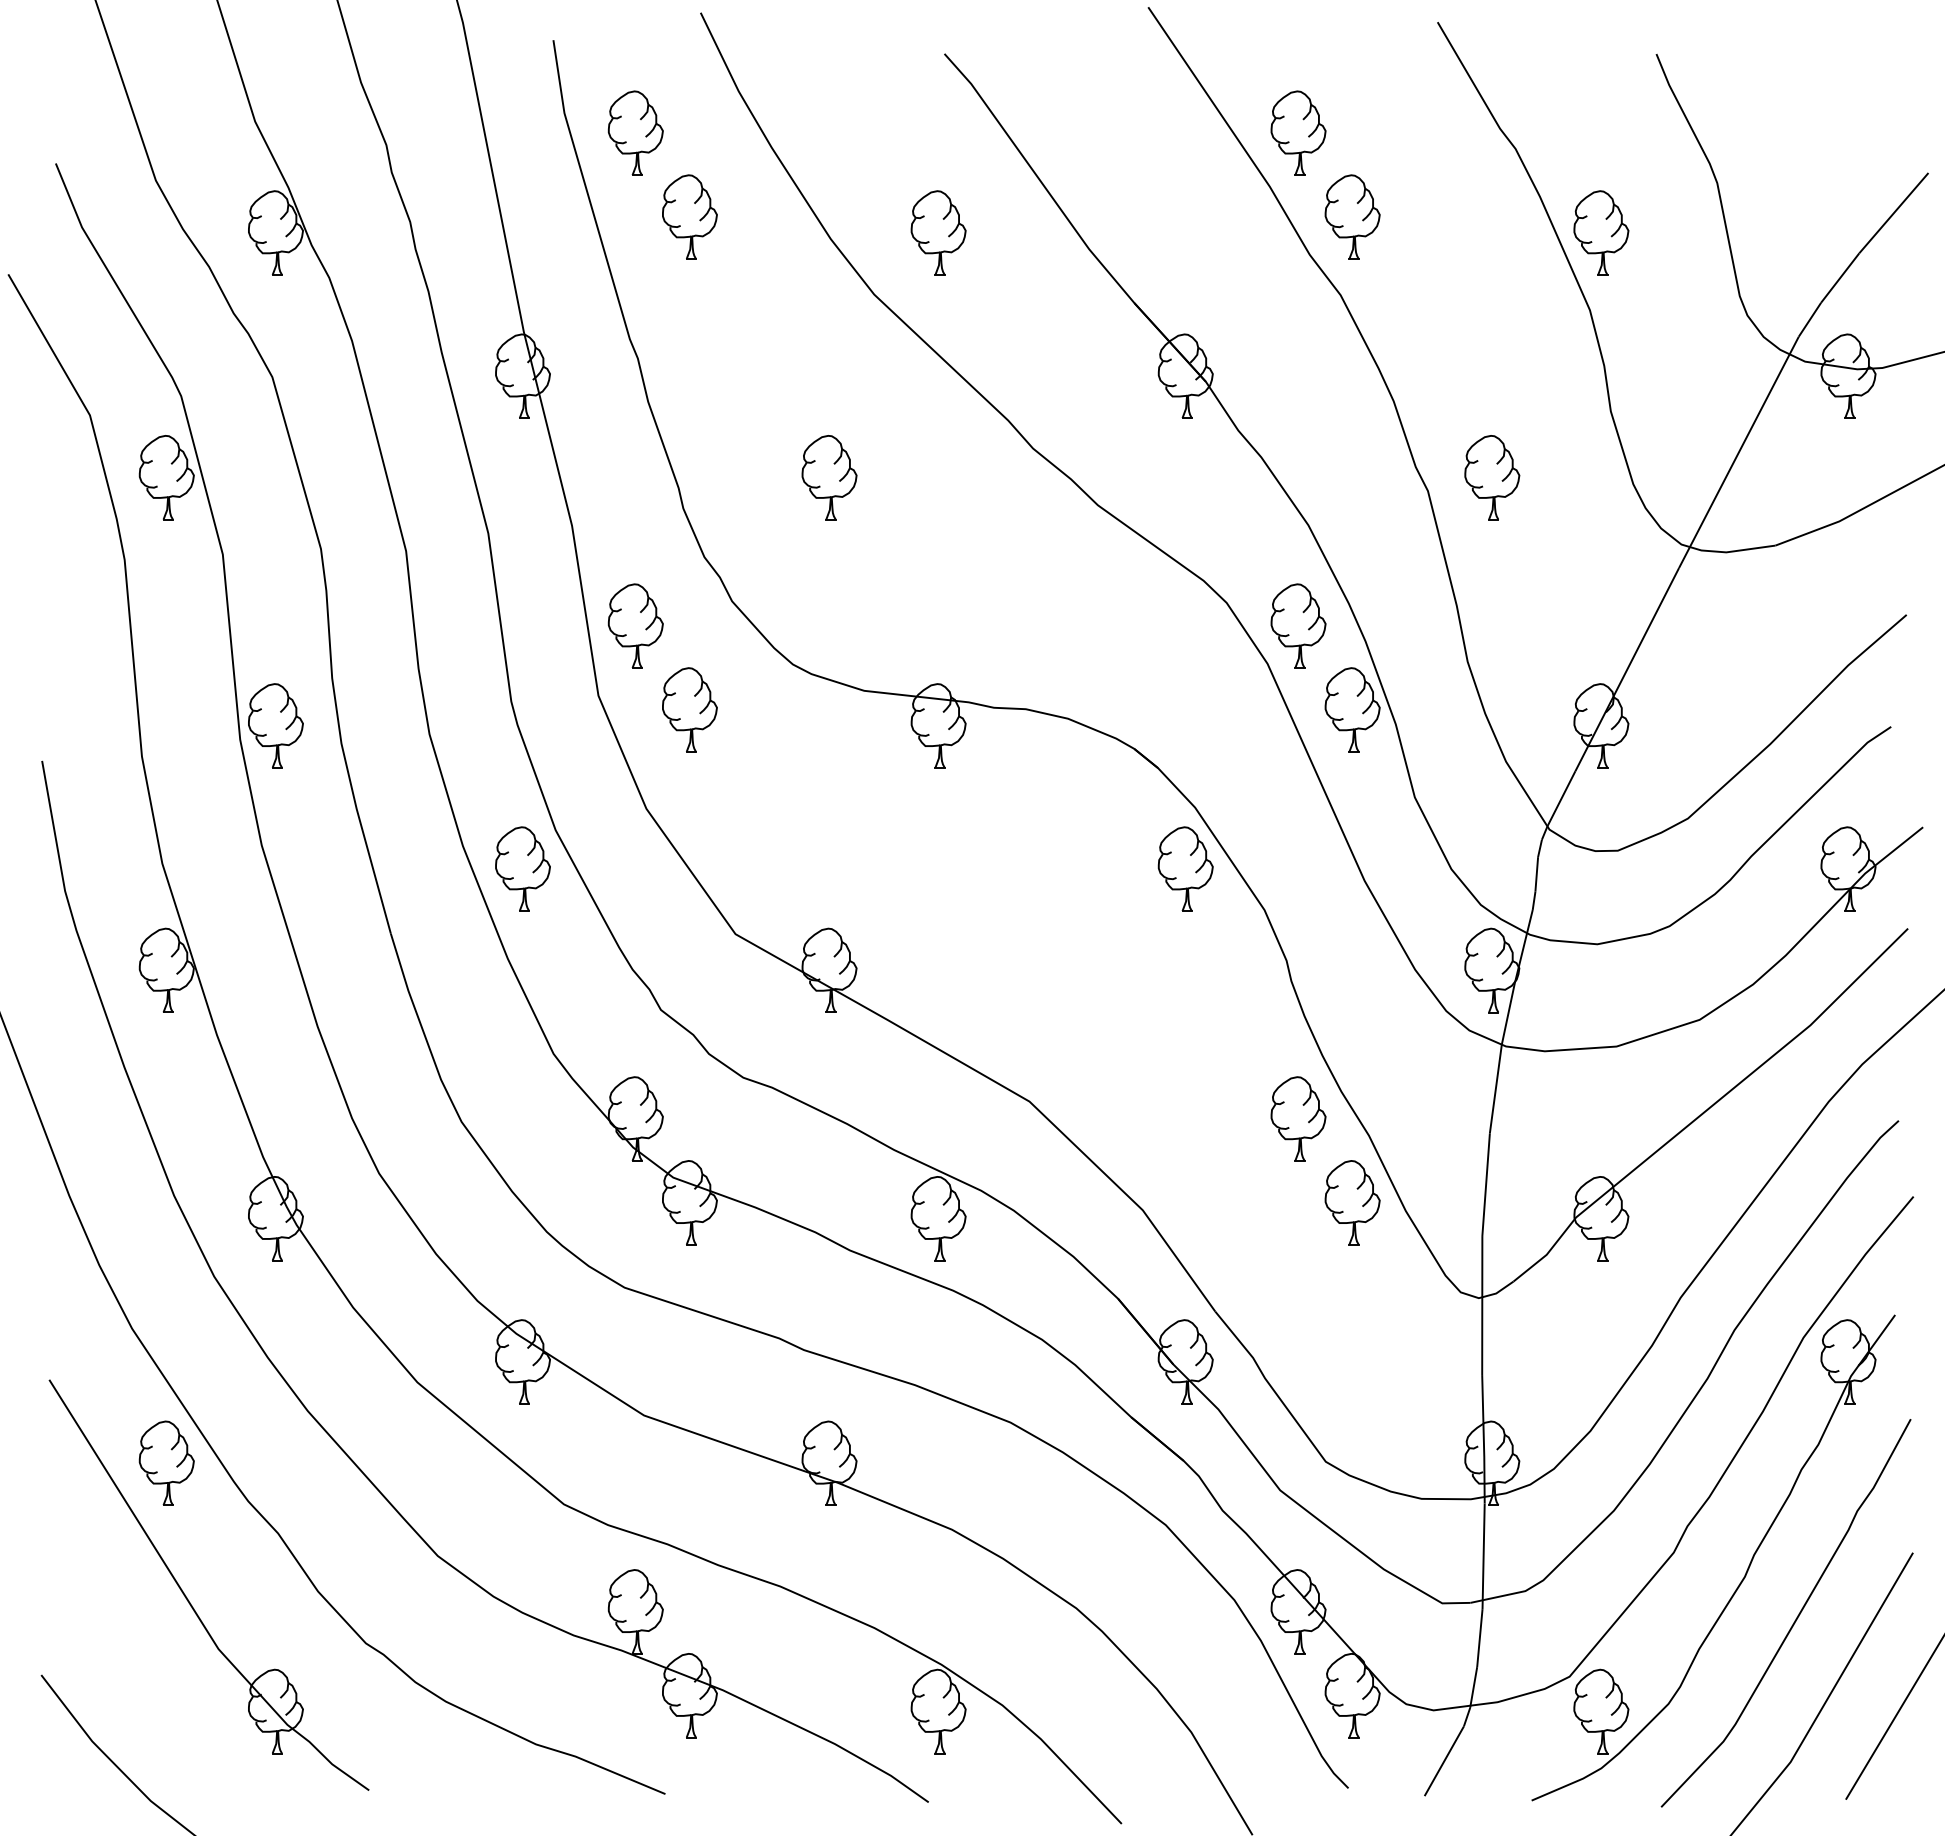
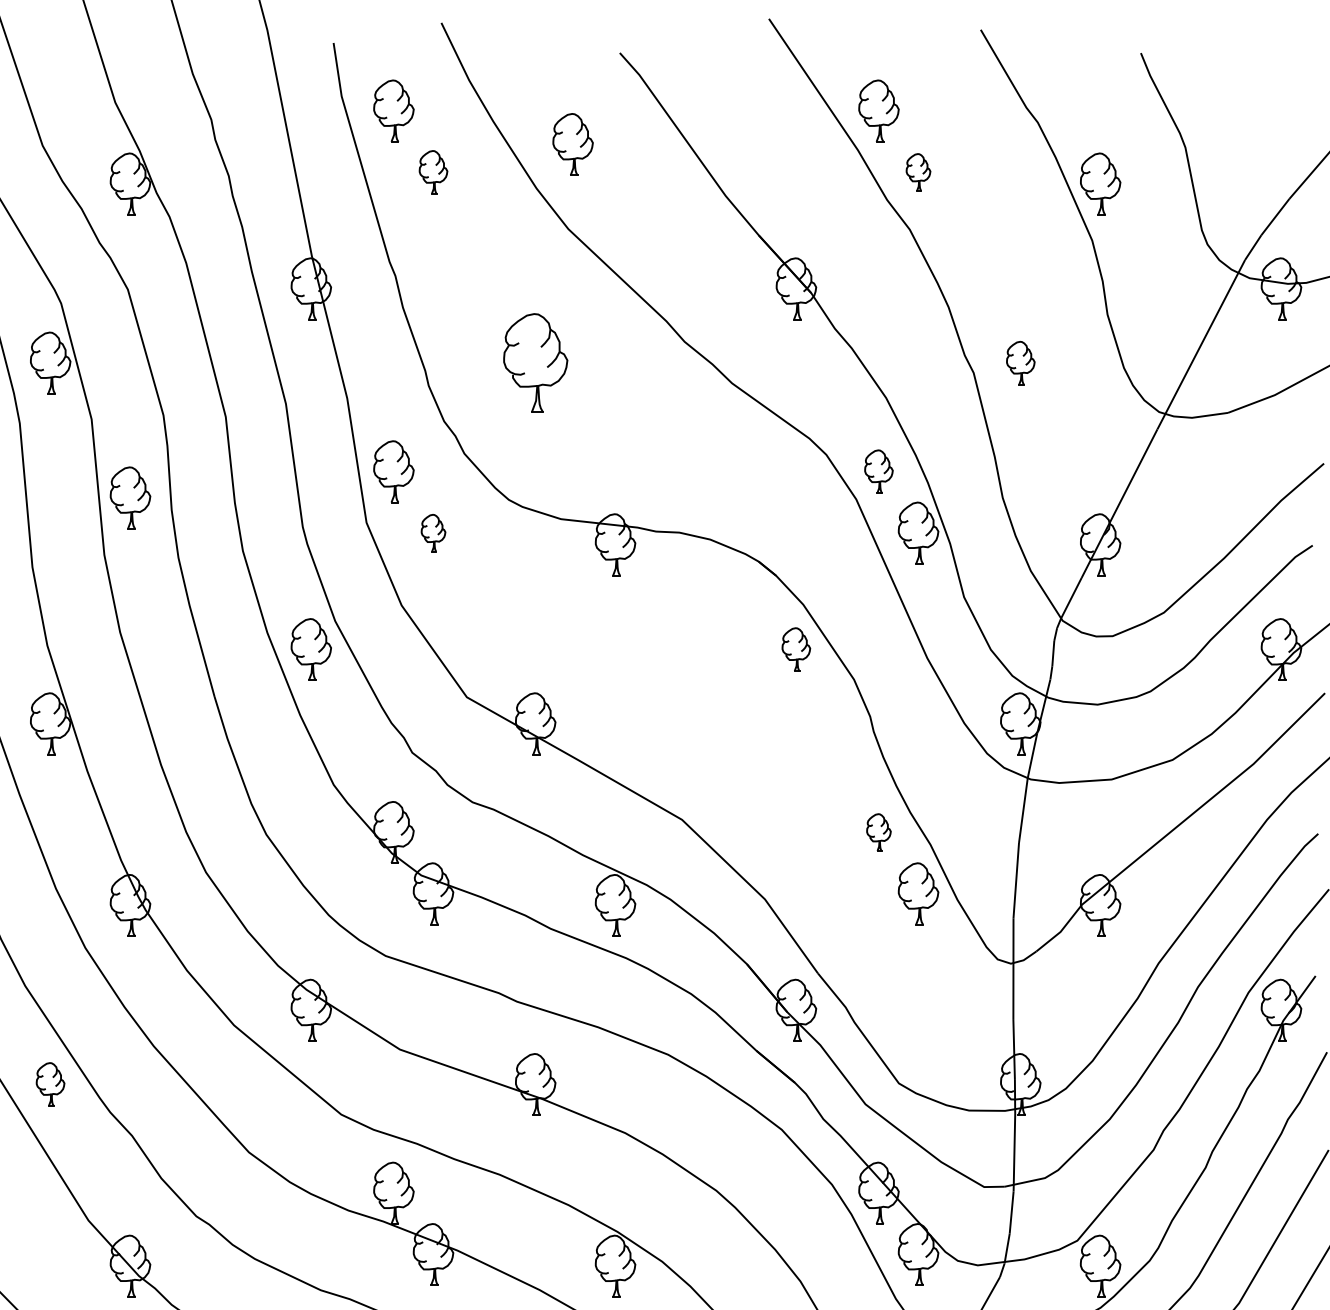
part: (689, 216) -> (433, 172), size x0.7
part: (1352, 216) -> (918, 172), size x0.6
part: (938, 232) -> (573, 144), moved
part: (829, 477) -> (535, 363), size x1.6
part: (1492, 477) -> (1020, 363), size x0.7
part: (1298, 625) -> (878, 471), size x0.7
part: (689, 709) -> (433, 532), size x0.6
part: (275, 725) -> (130, 497), moved
part: (1185, 868) -> (796, 649), size x0.7
part: (1298, 1118) -> (878, 832), size x0.6
part: (166, 1462) -> (50, 1083), size x0.7

